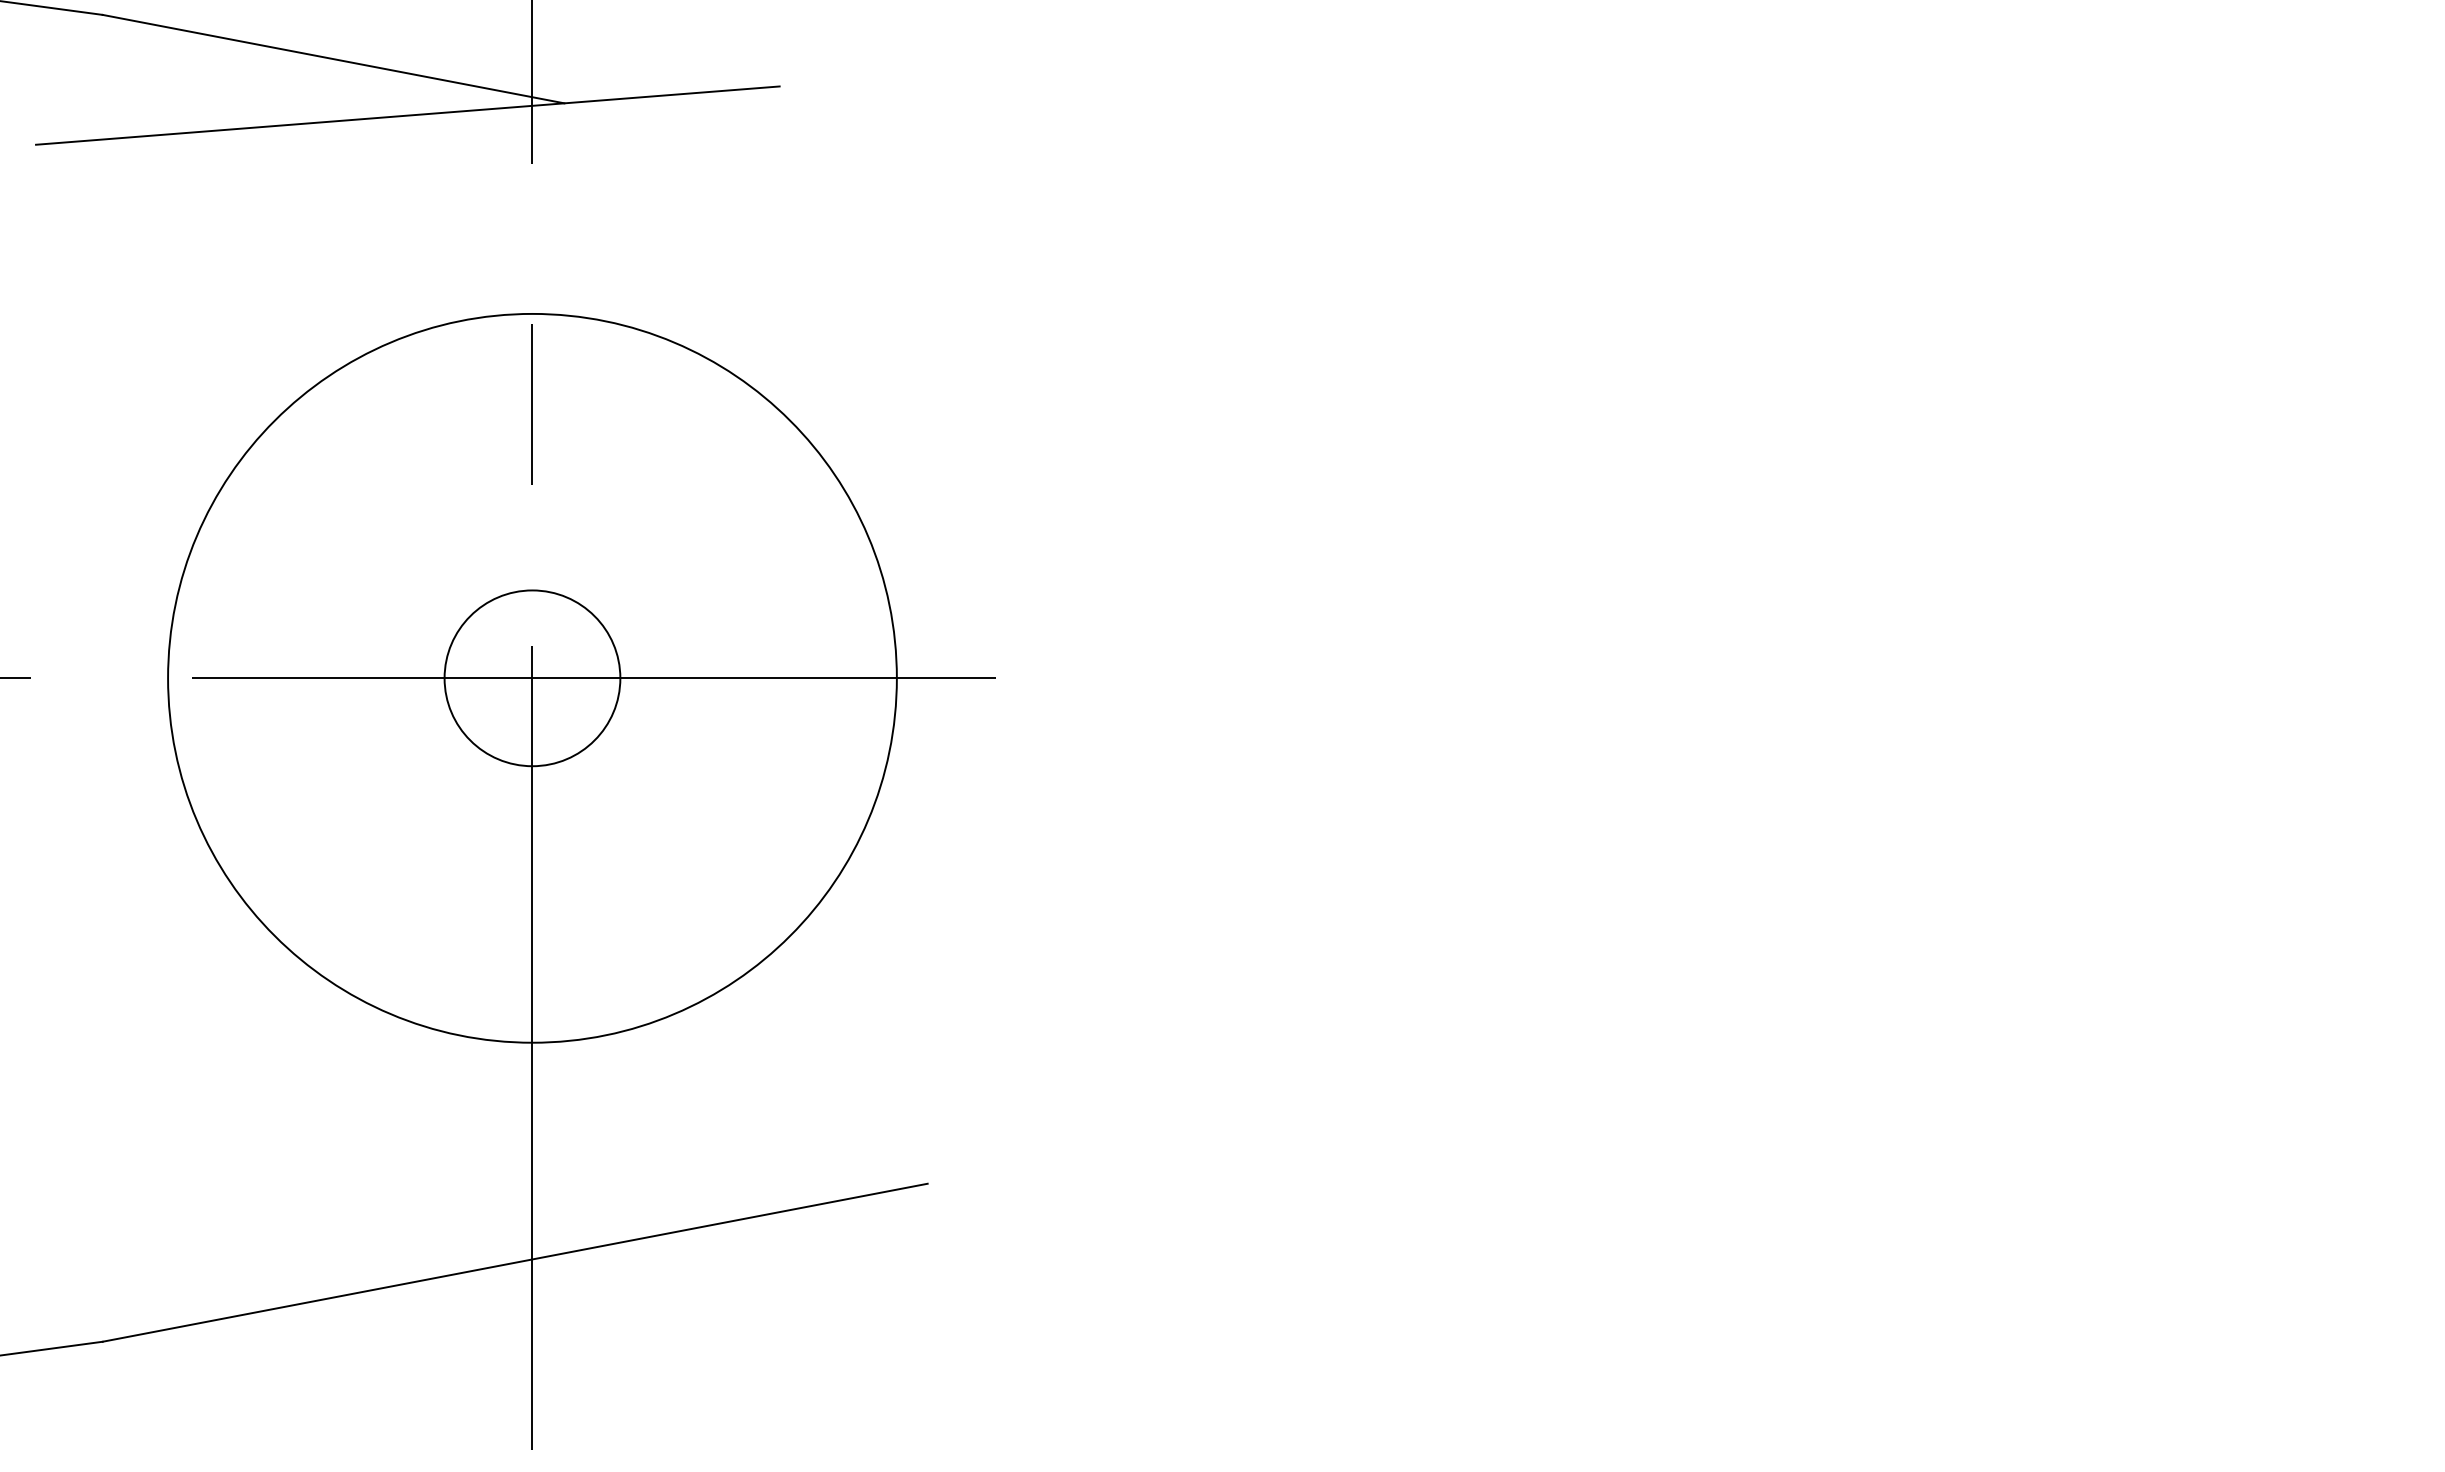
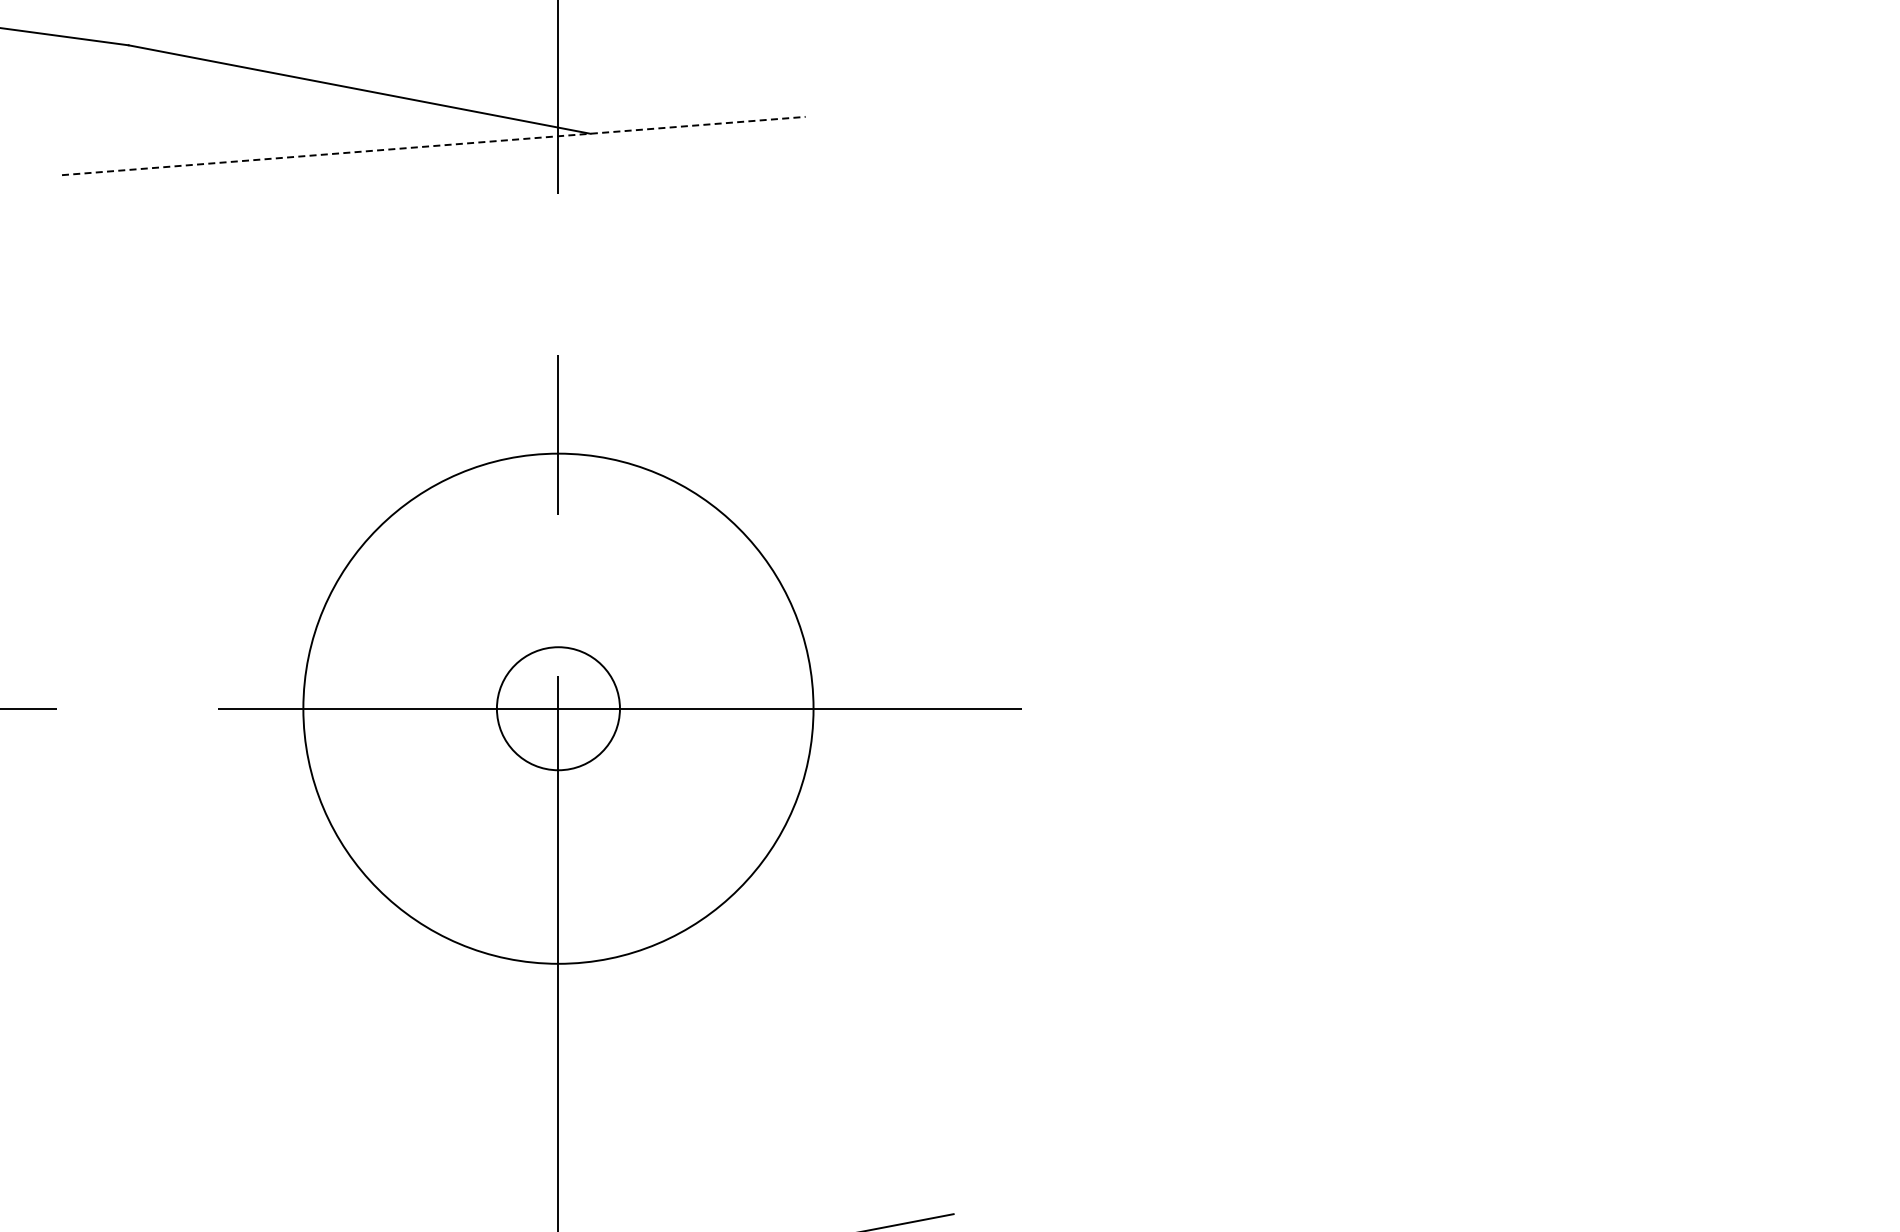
line: (407, 115) -> (433, 145), solid -> dashed
circle: (532, 677) -> (558, 707), size x0.7
circle: (532, 678) -> (558, 708), size x0.7

